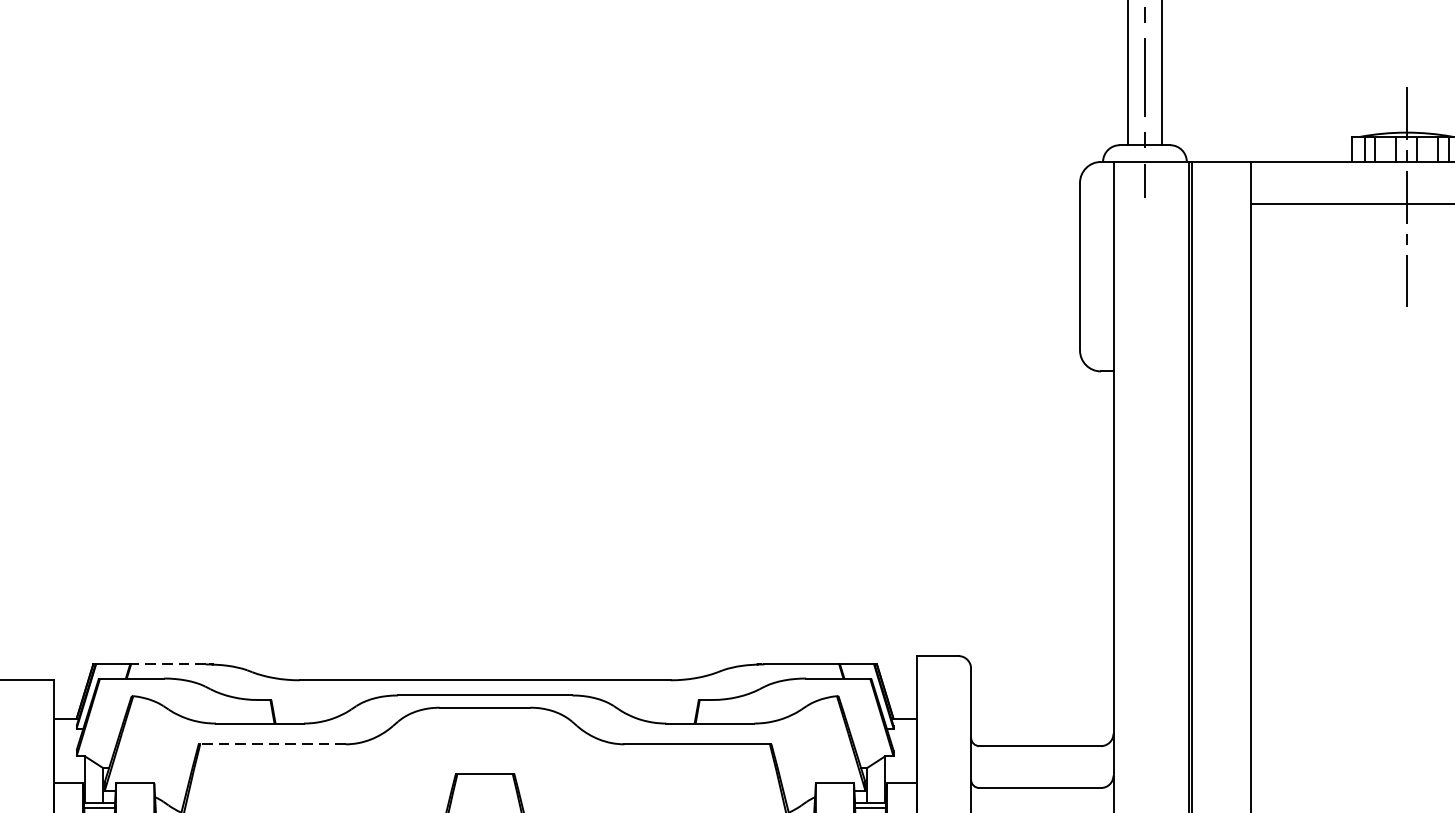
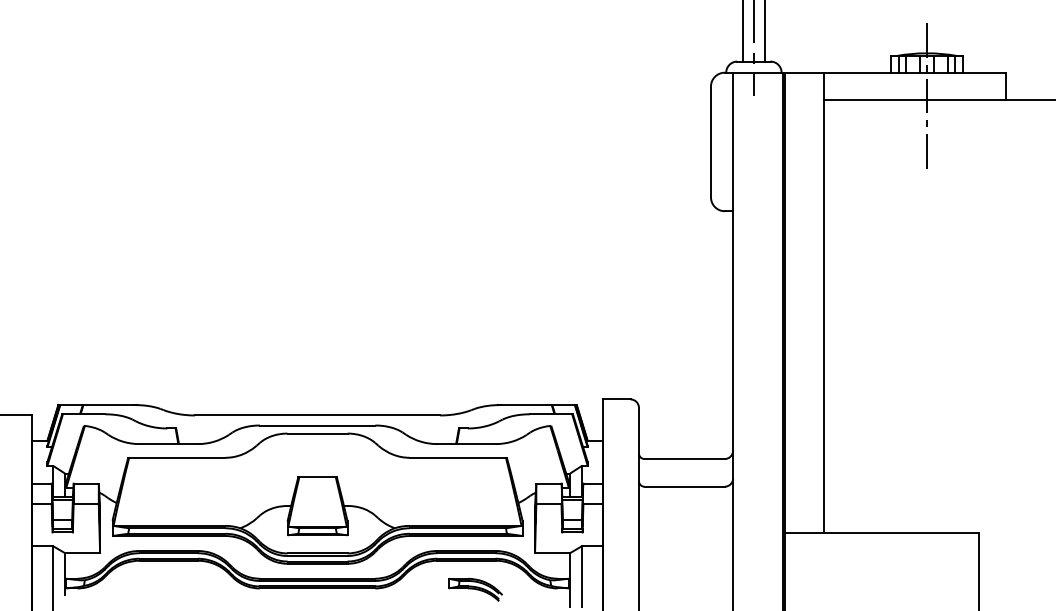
line: (168, 663) -> (108, 404), dashed -> solid
line: (271, 743) -> (176, 457), dashed -> solid

